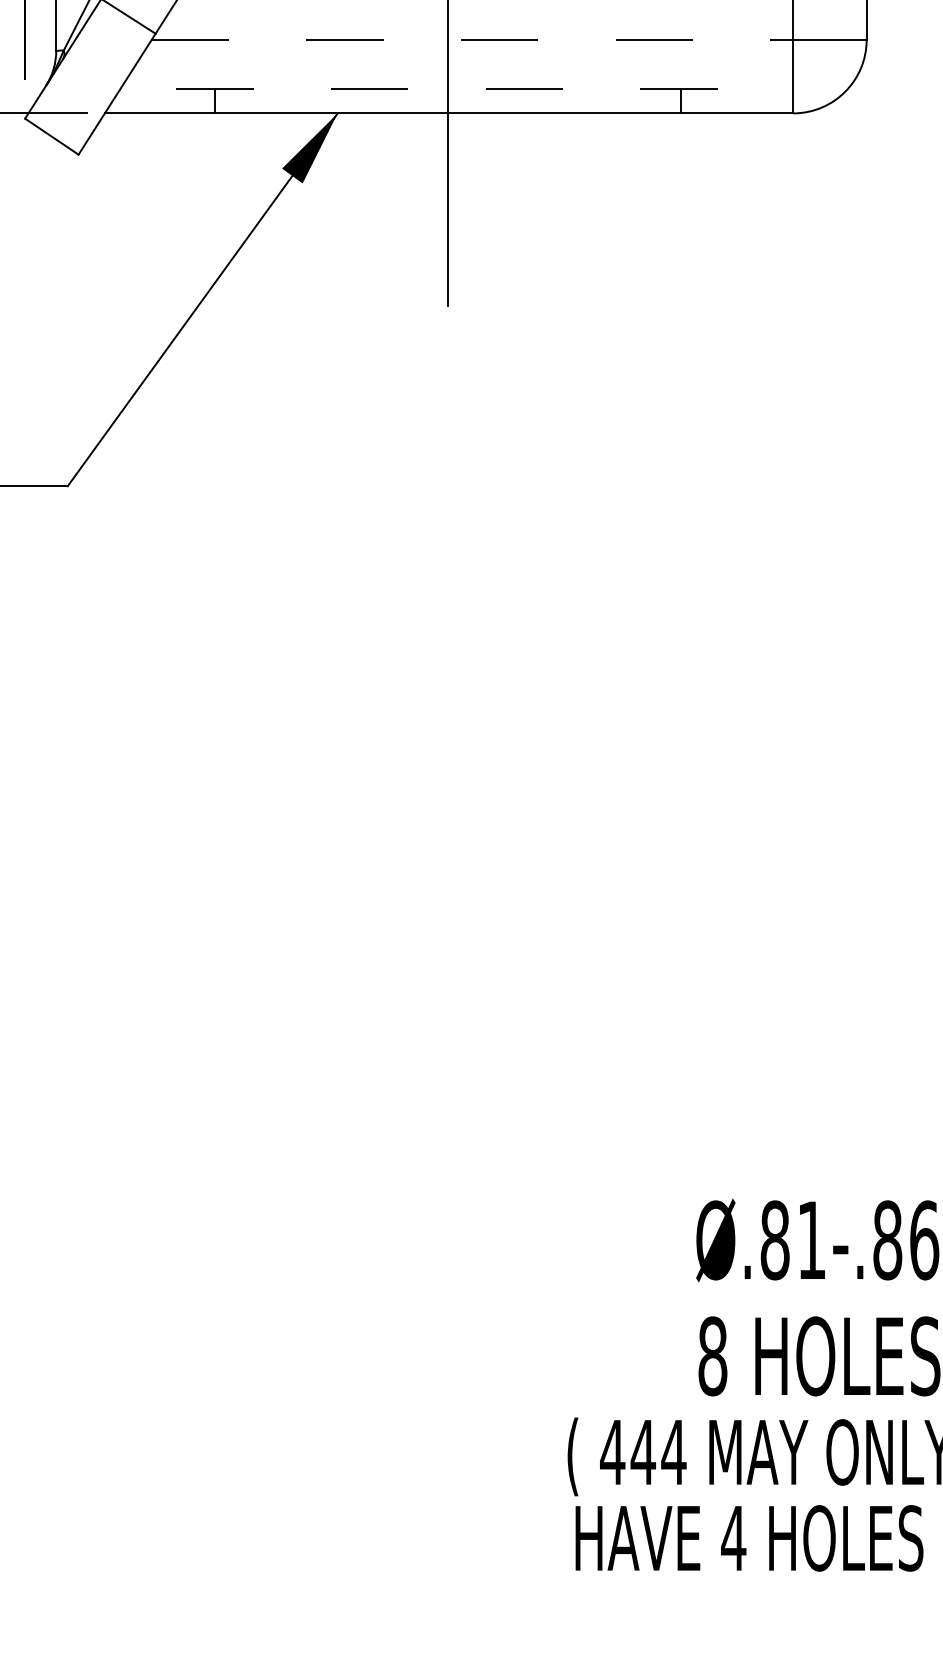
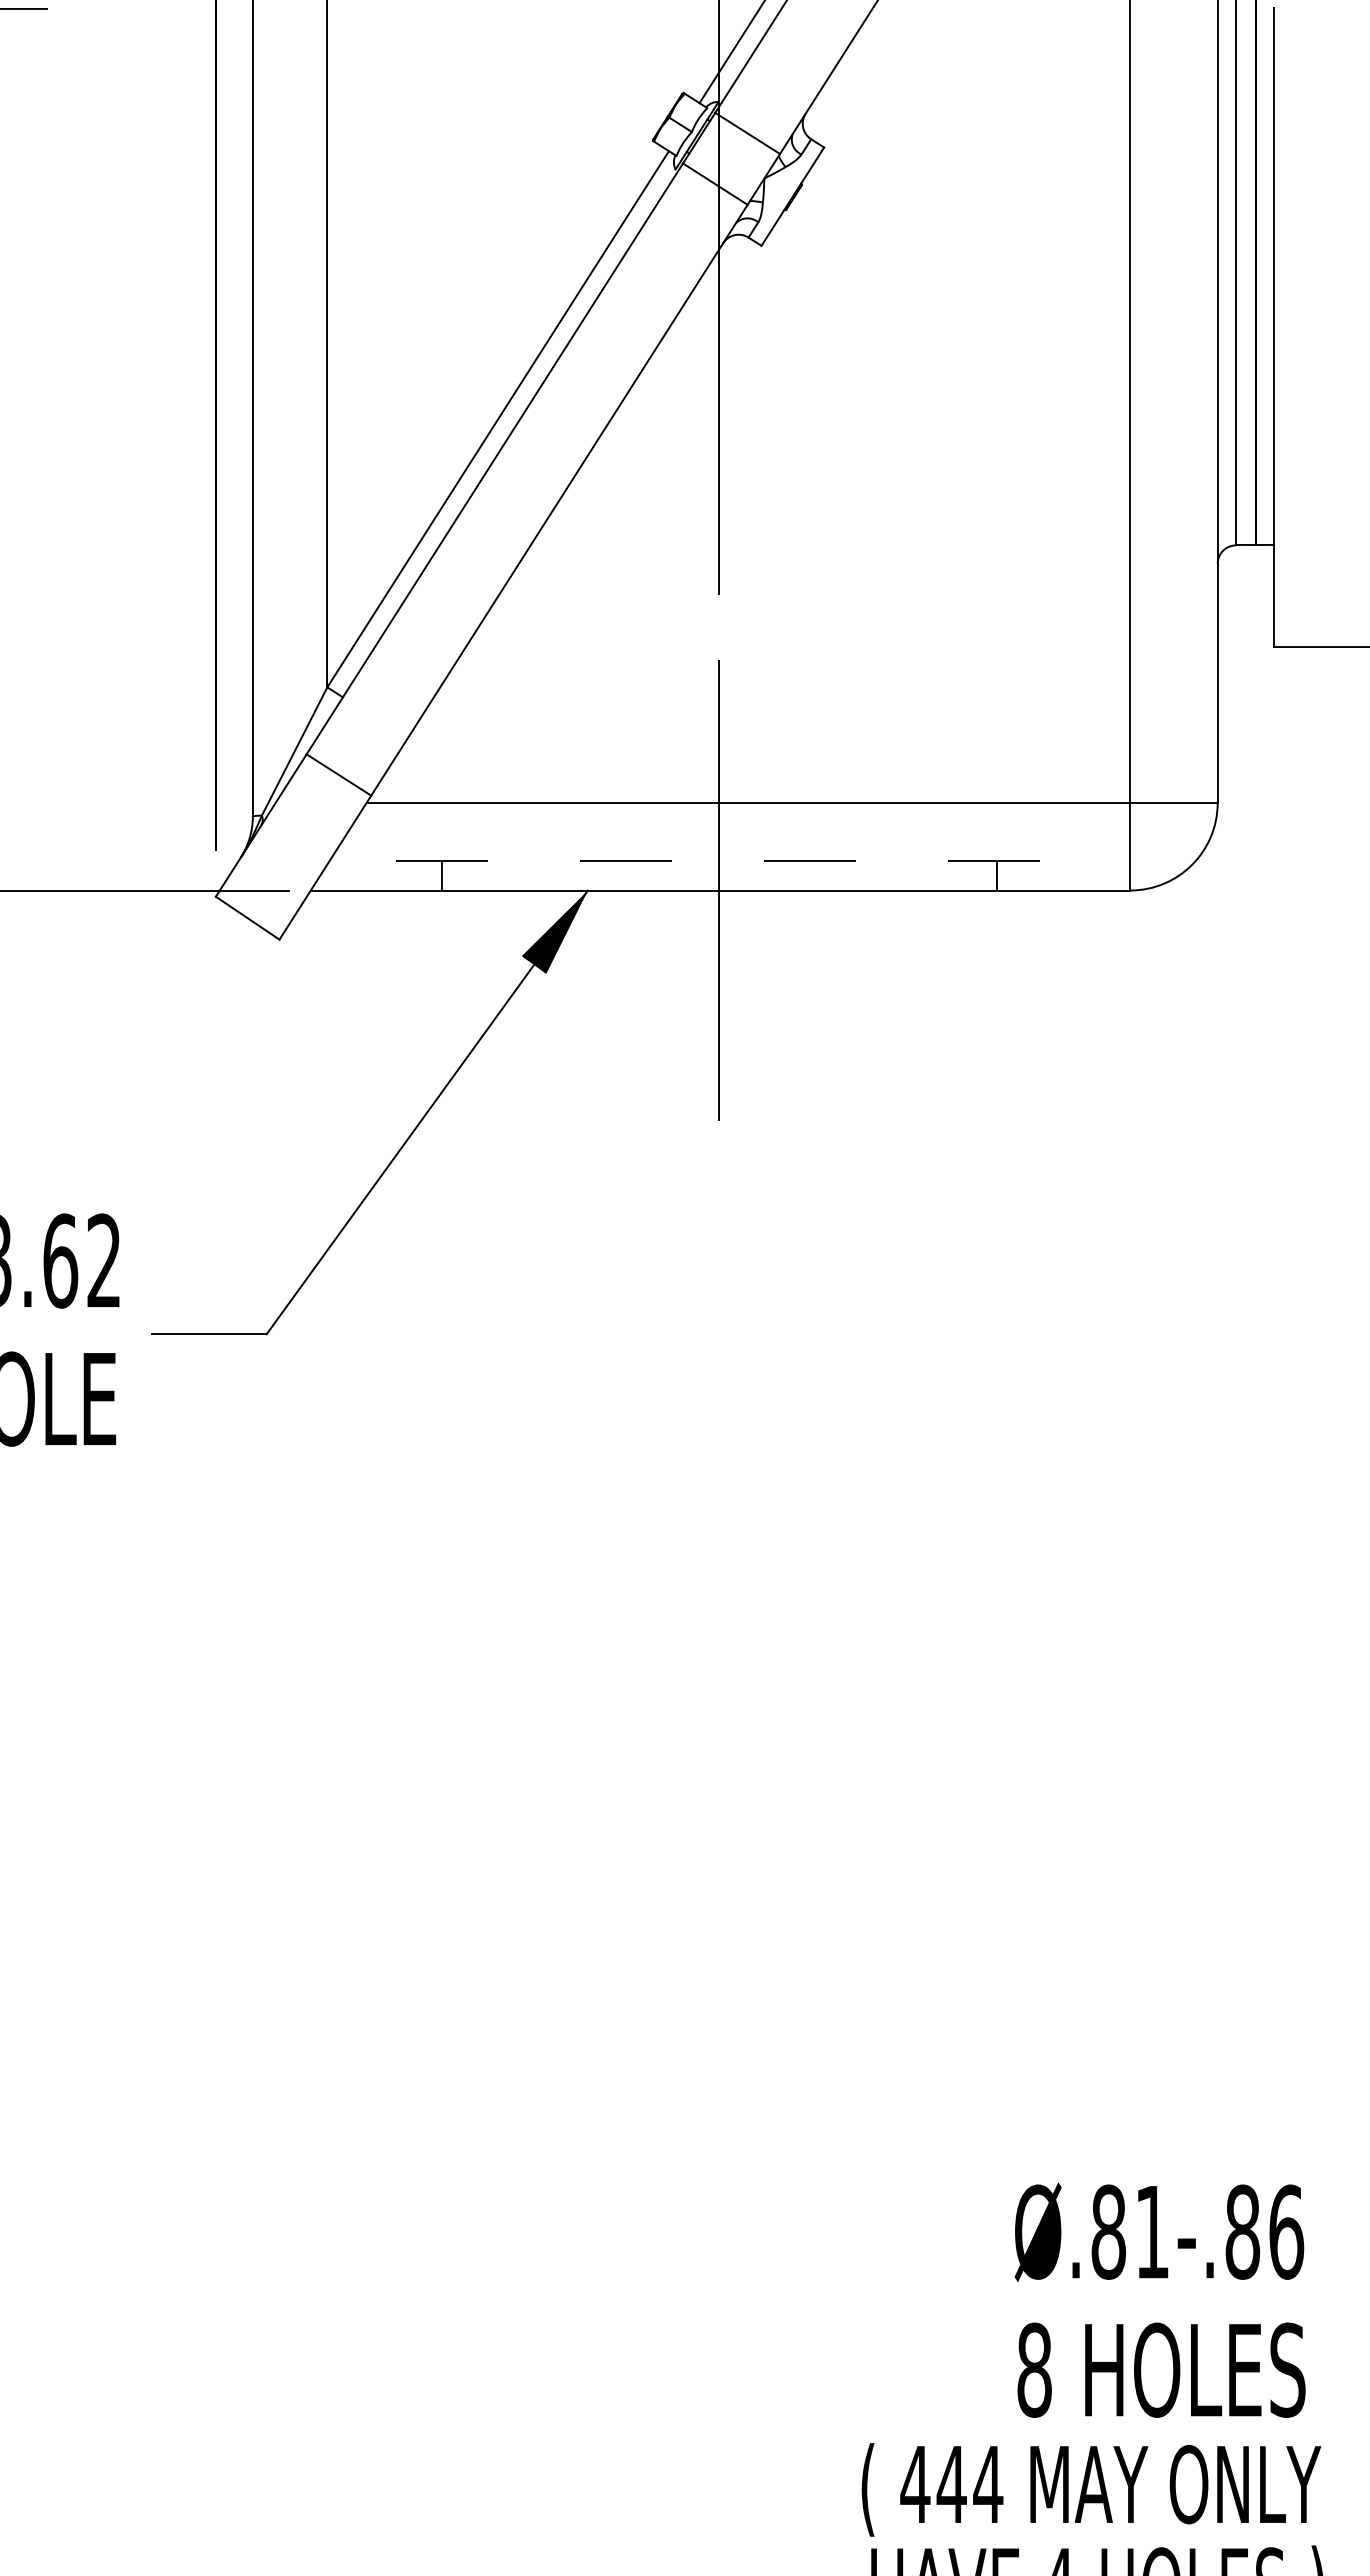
line: (472, 40) -> (748, 803), dashed -> solid

